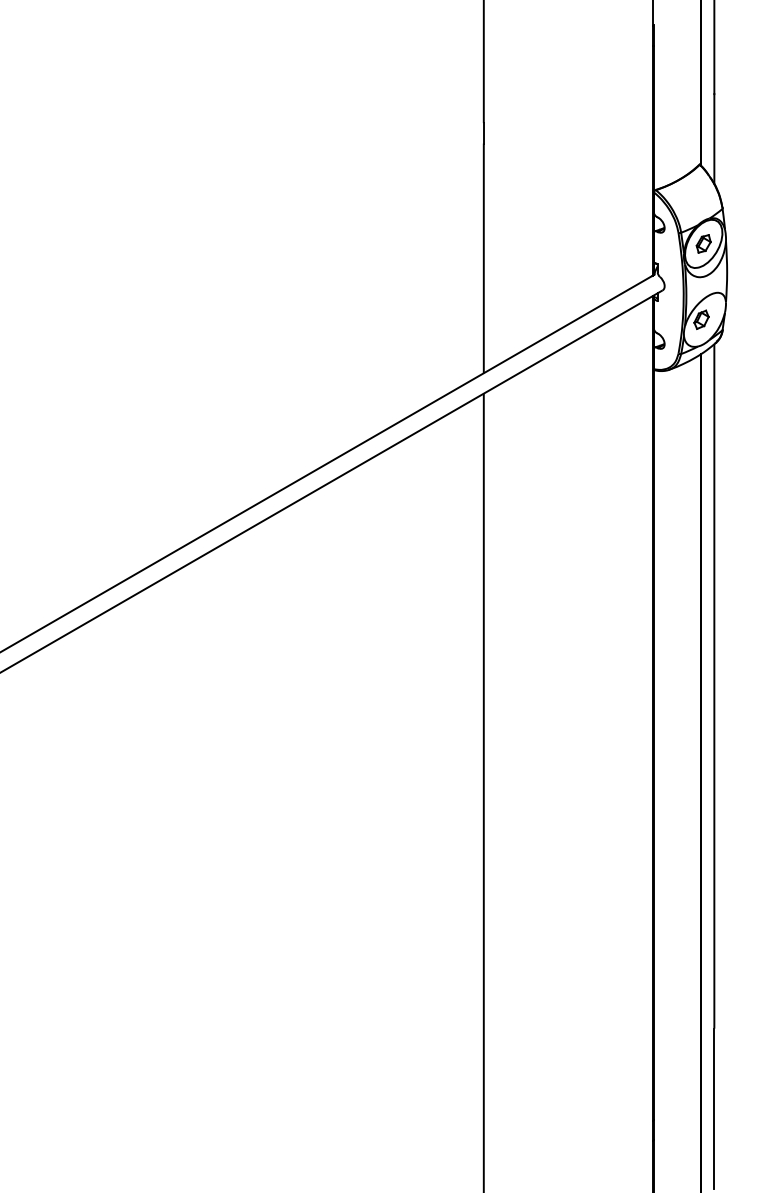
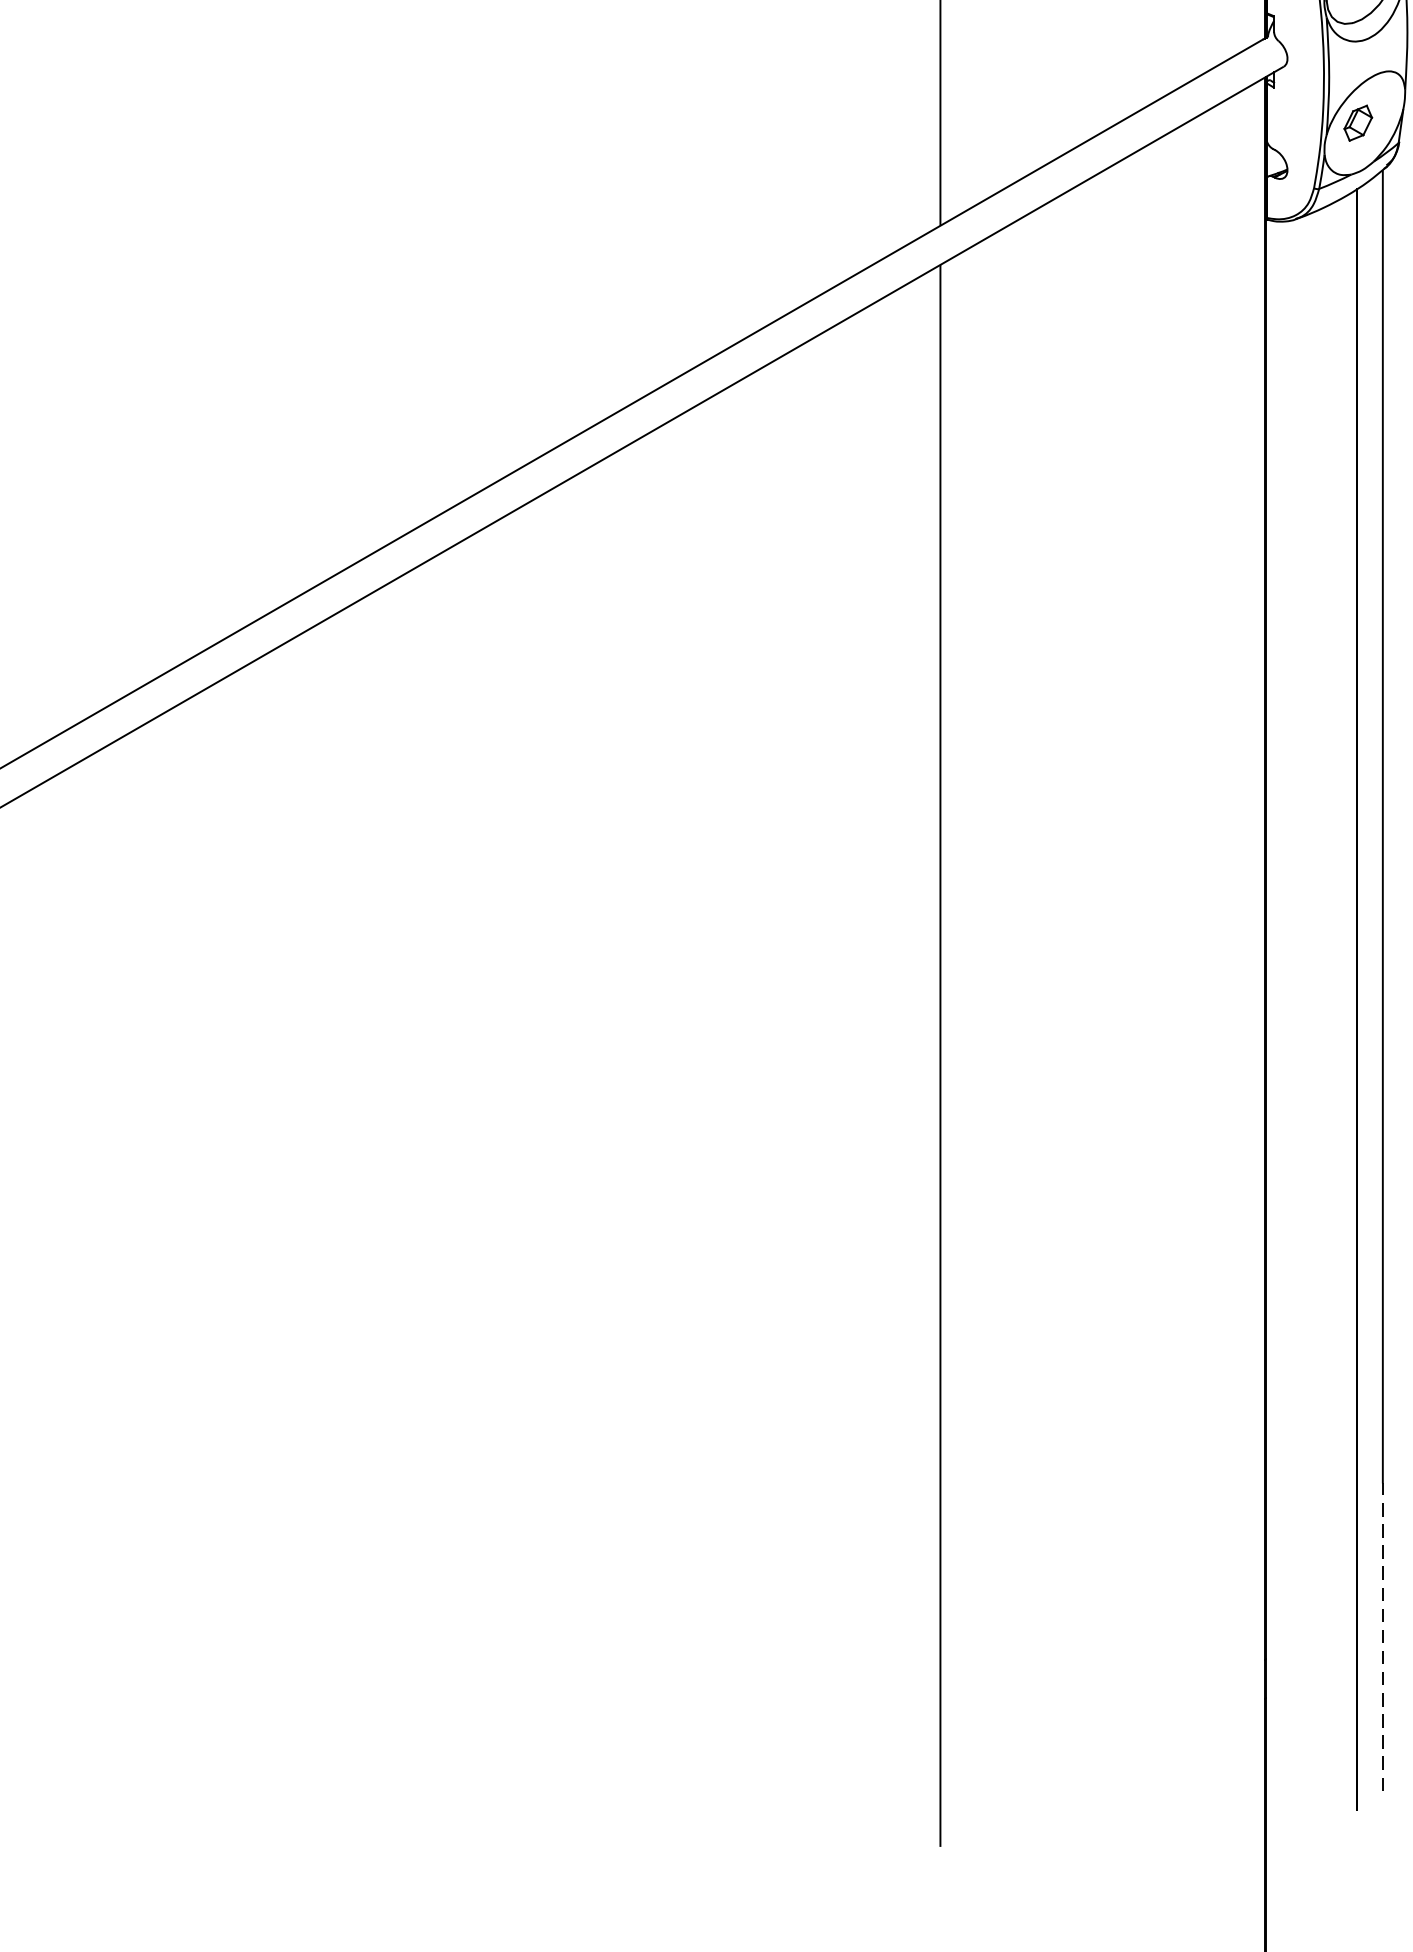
line: (714, 1108) -> (1383, 1636), solid -> dashed

